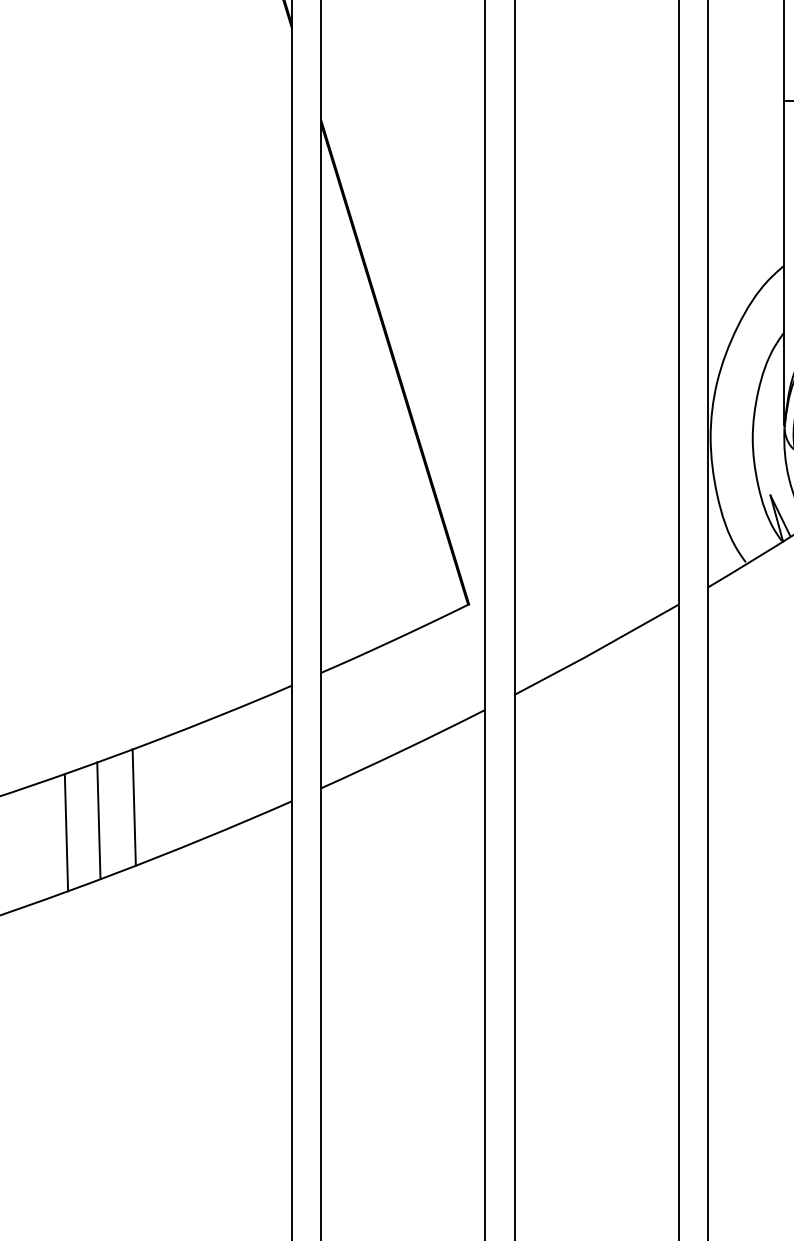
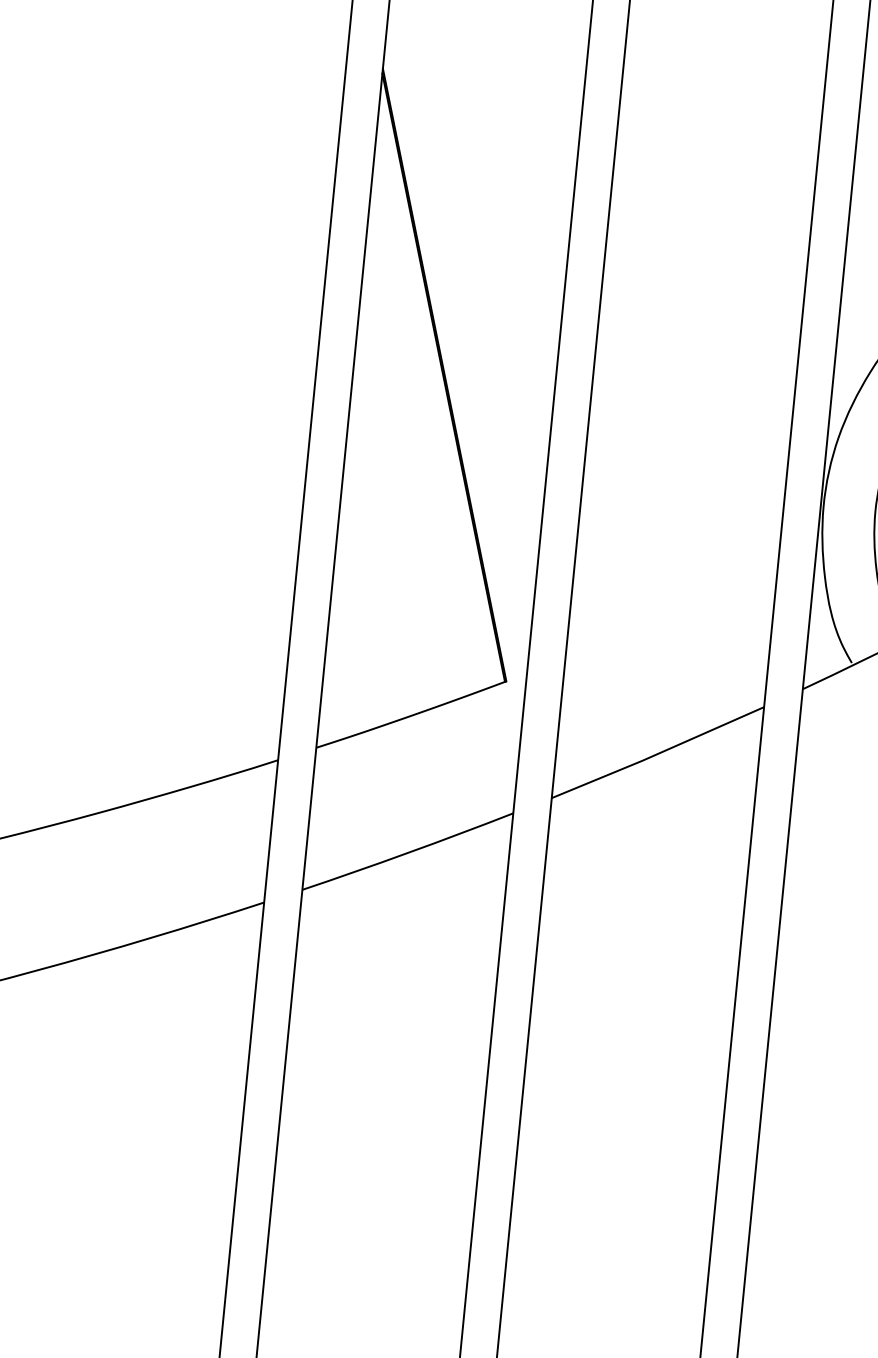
line: (133, 807) -> (68, 890), removed
line: (98, 819) -> (24, 901), removed

